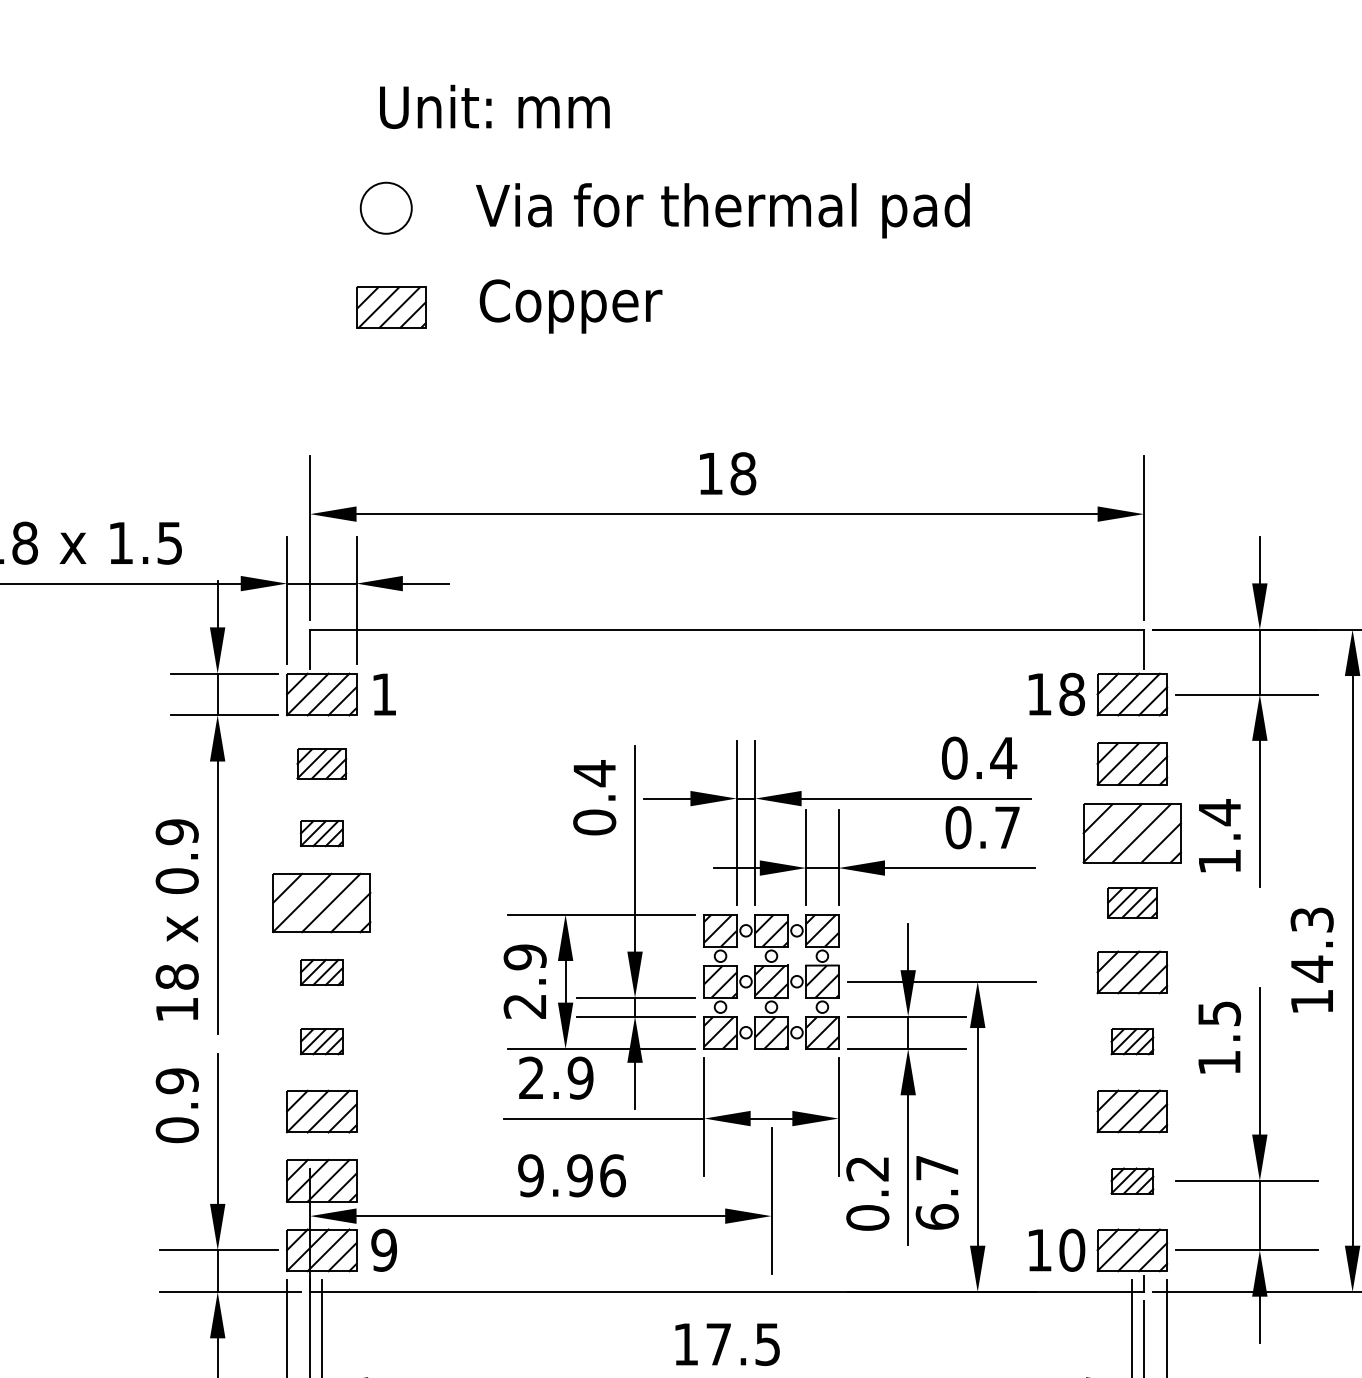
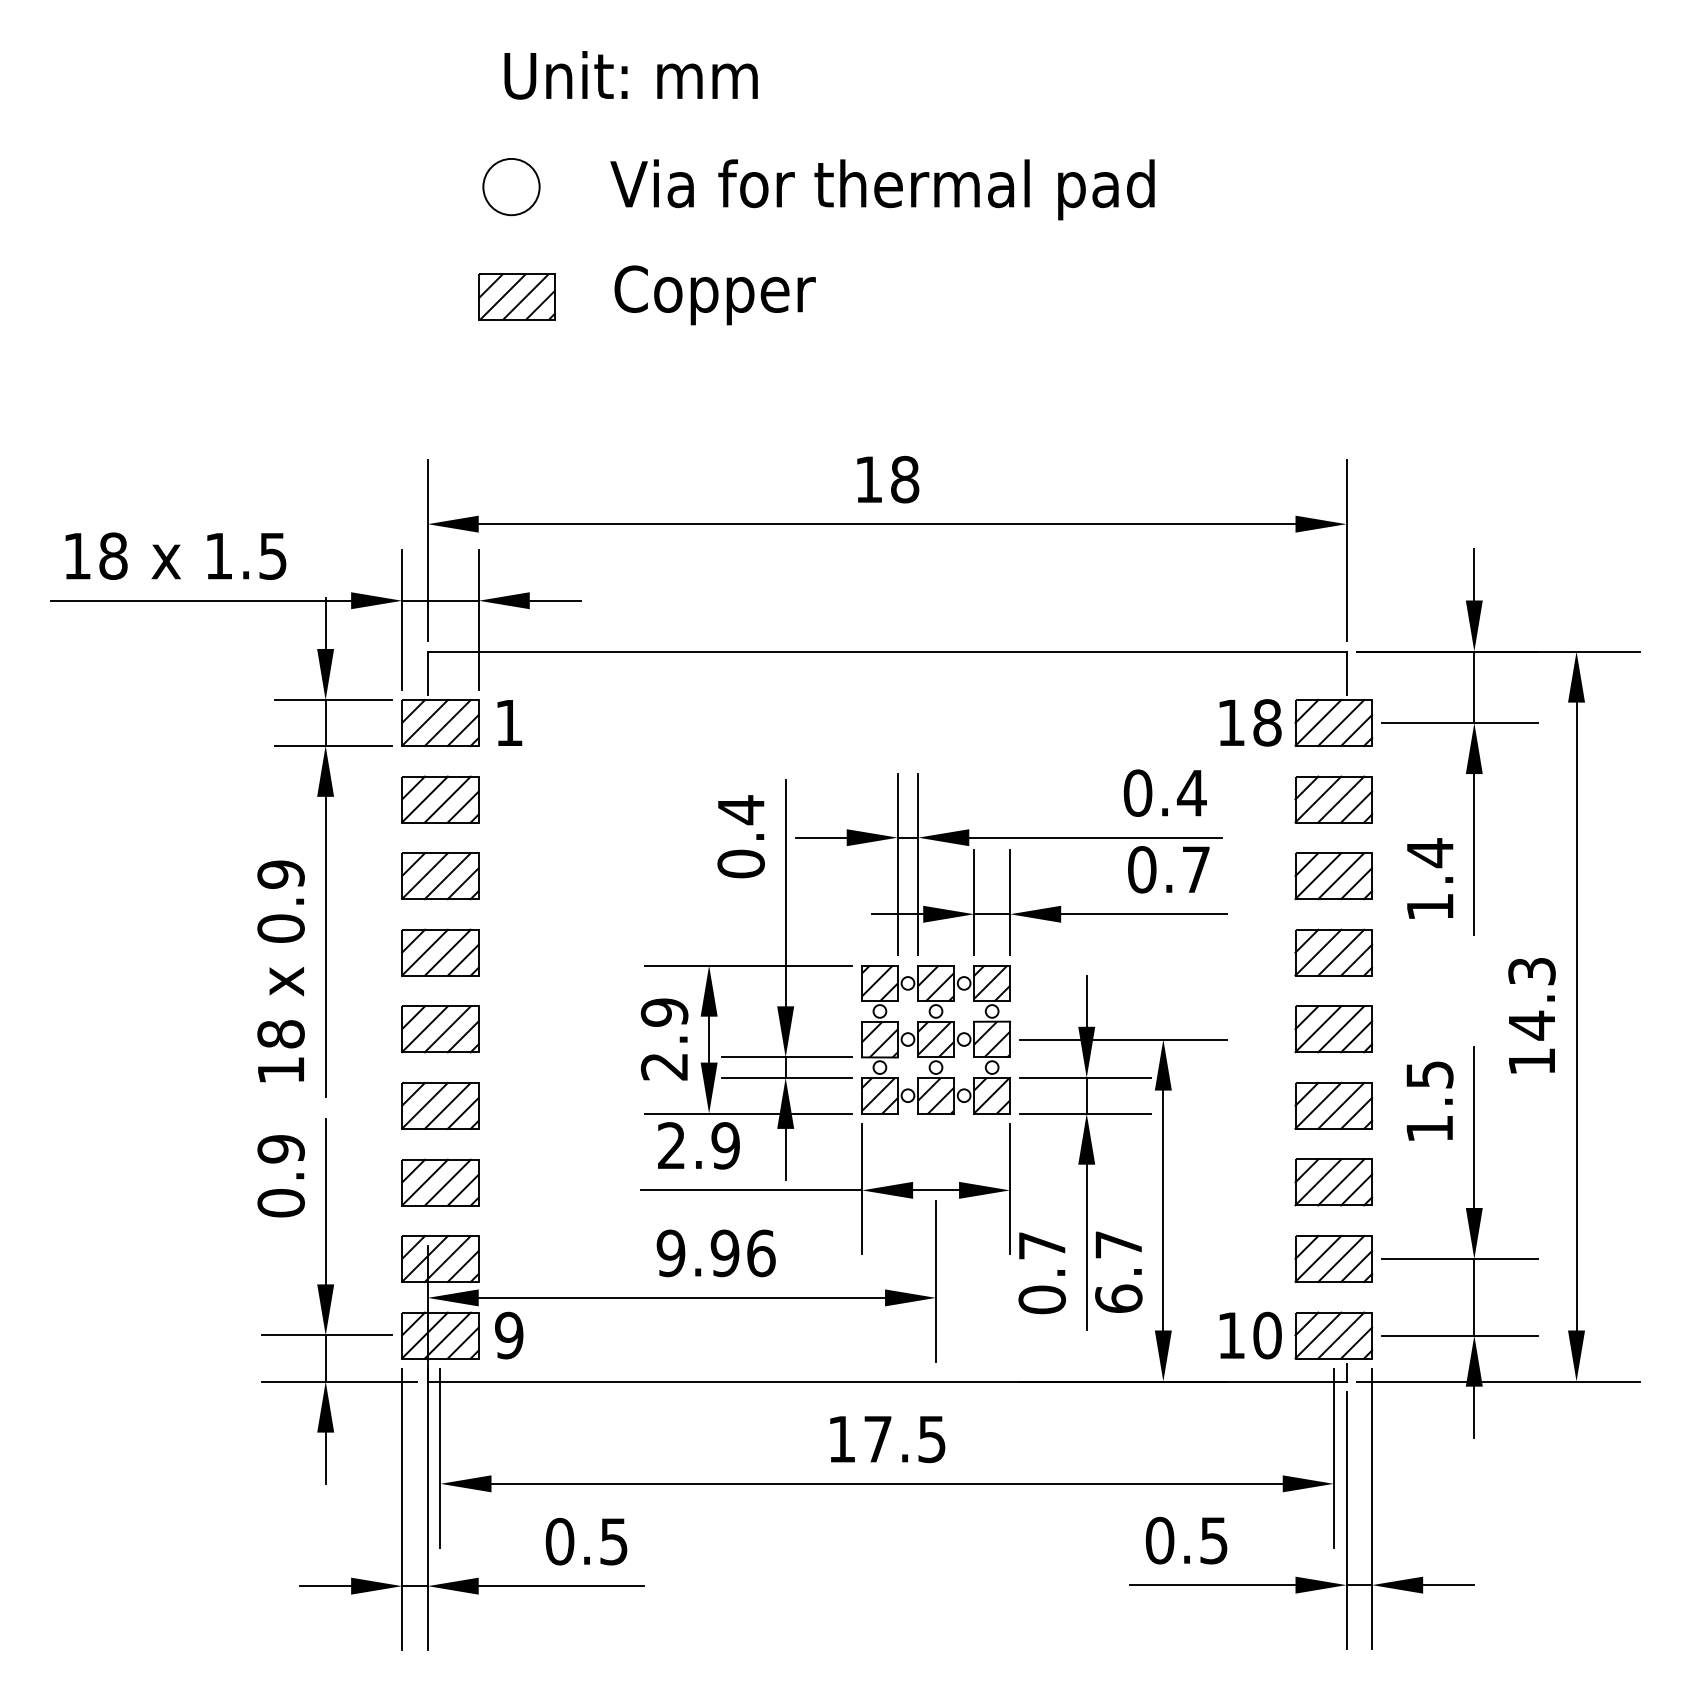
part: (321, 763) -> (440, 799), size x1.43
part: (321, 833) -> (440, 876), size x1.67
part: (1132, 833) -> (1333, 876), size x0.71
part: (321, 902) -> (440, 952), size x0.71
part: (1132, 902) -> (1333, 952), size x1.43
part: (321, 972) -> (440, 1029), size x1.67
part: (321, 1041) -> (440, 1105), size x1.67
part: (1132, 1041) -> (1333, 1105), size x1.67
text: (867, 1168) -> (1041, 1245), 0.2 -> 0.7
part: (1132, 1181) -> (1333, 1259), size x1.67

